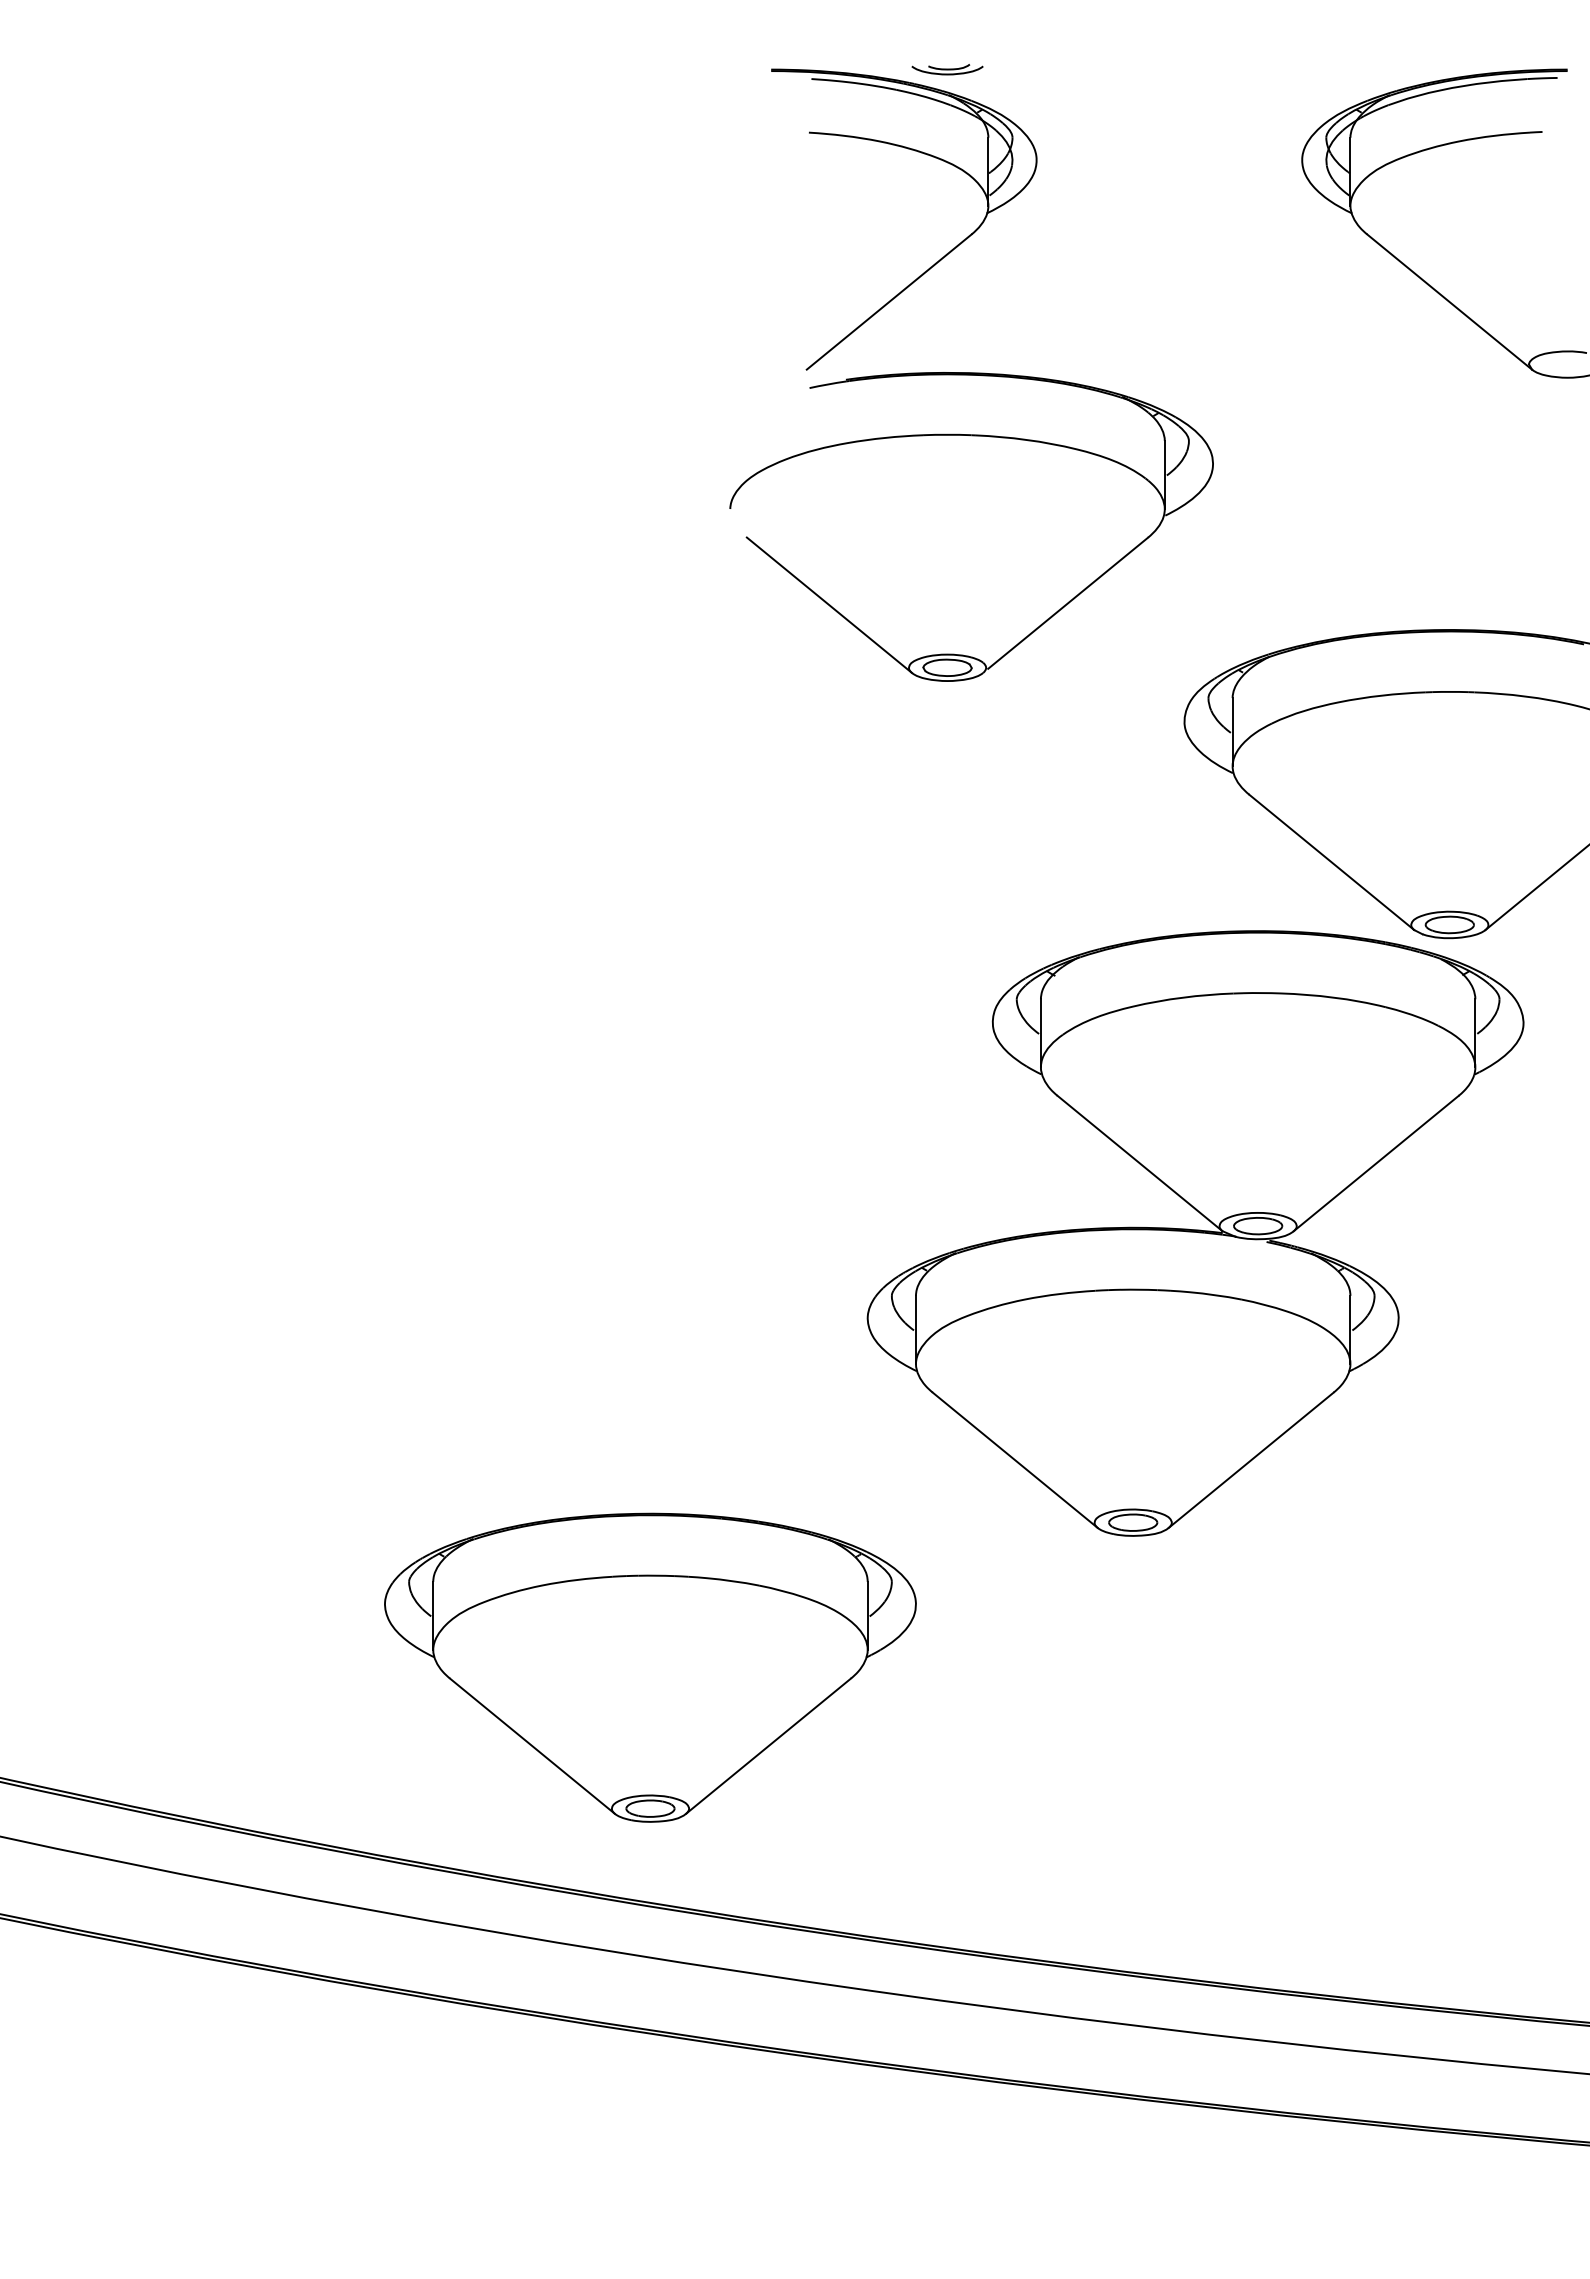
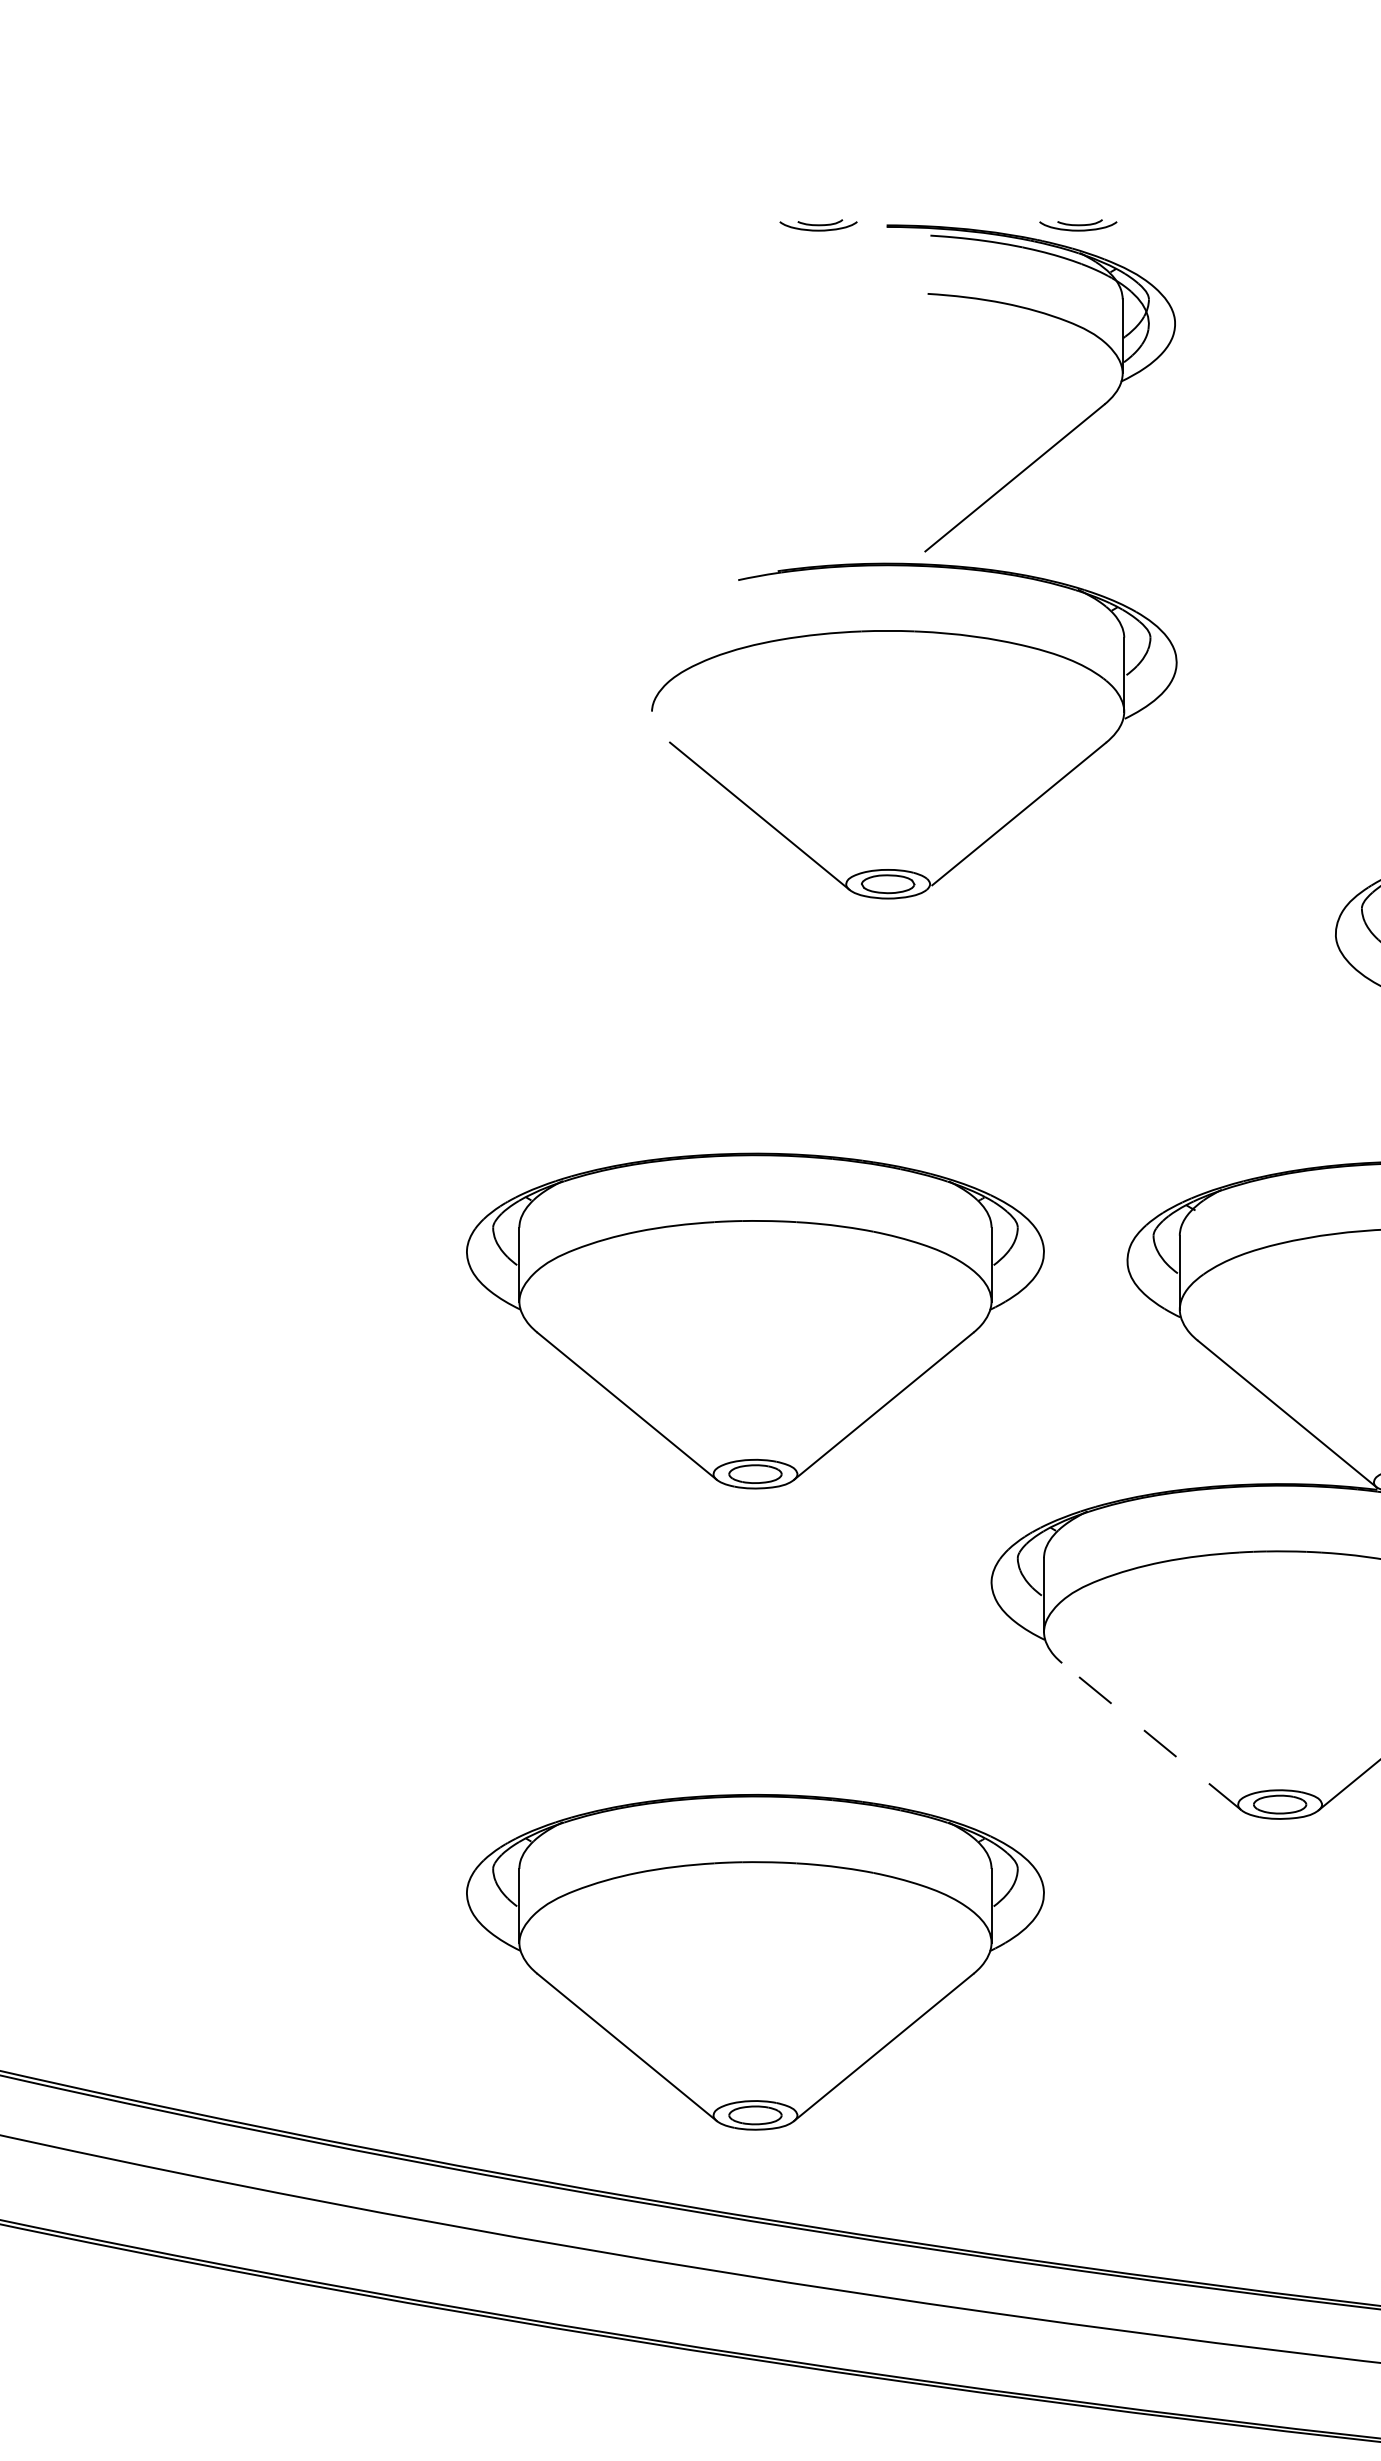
part: (708, 69) -> (818, 225), added
part: (971, 436) -> (914, 632), moved
part: (650, 1077) -> (755, 1320), added
line: (1015, 1460) -> (1152, 1736), solid -> dashed

